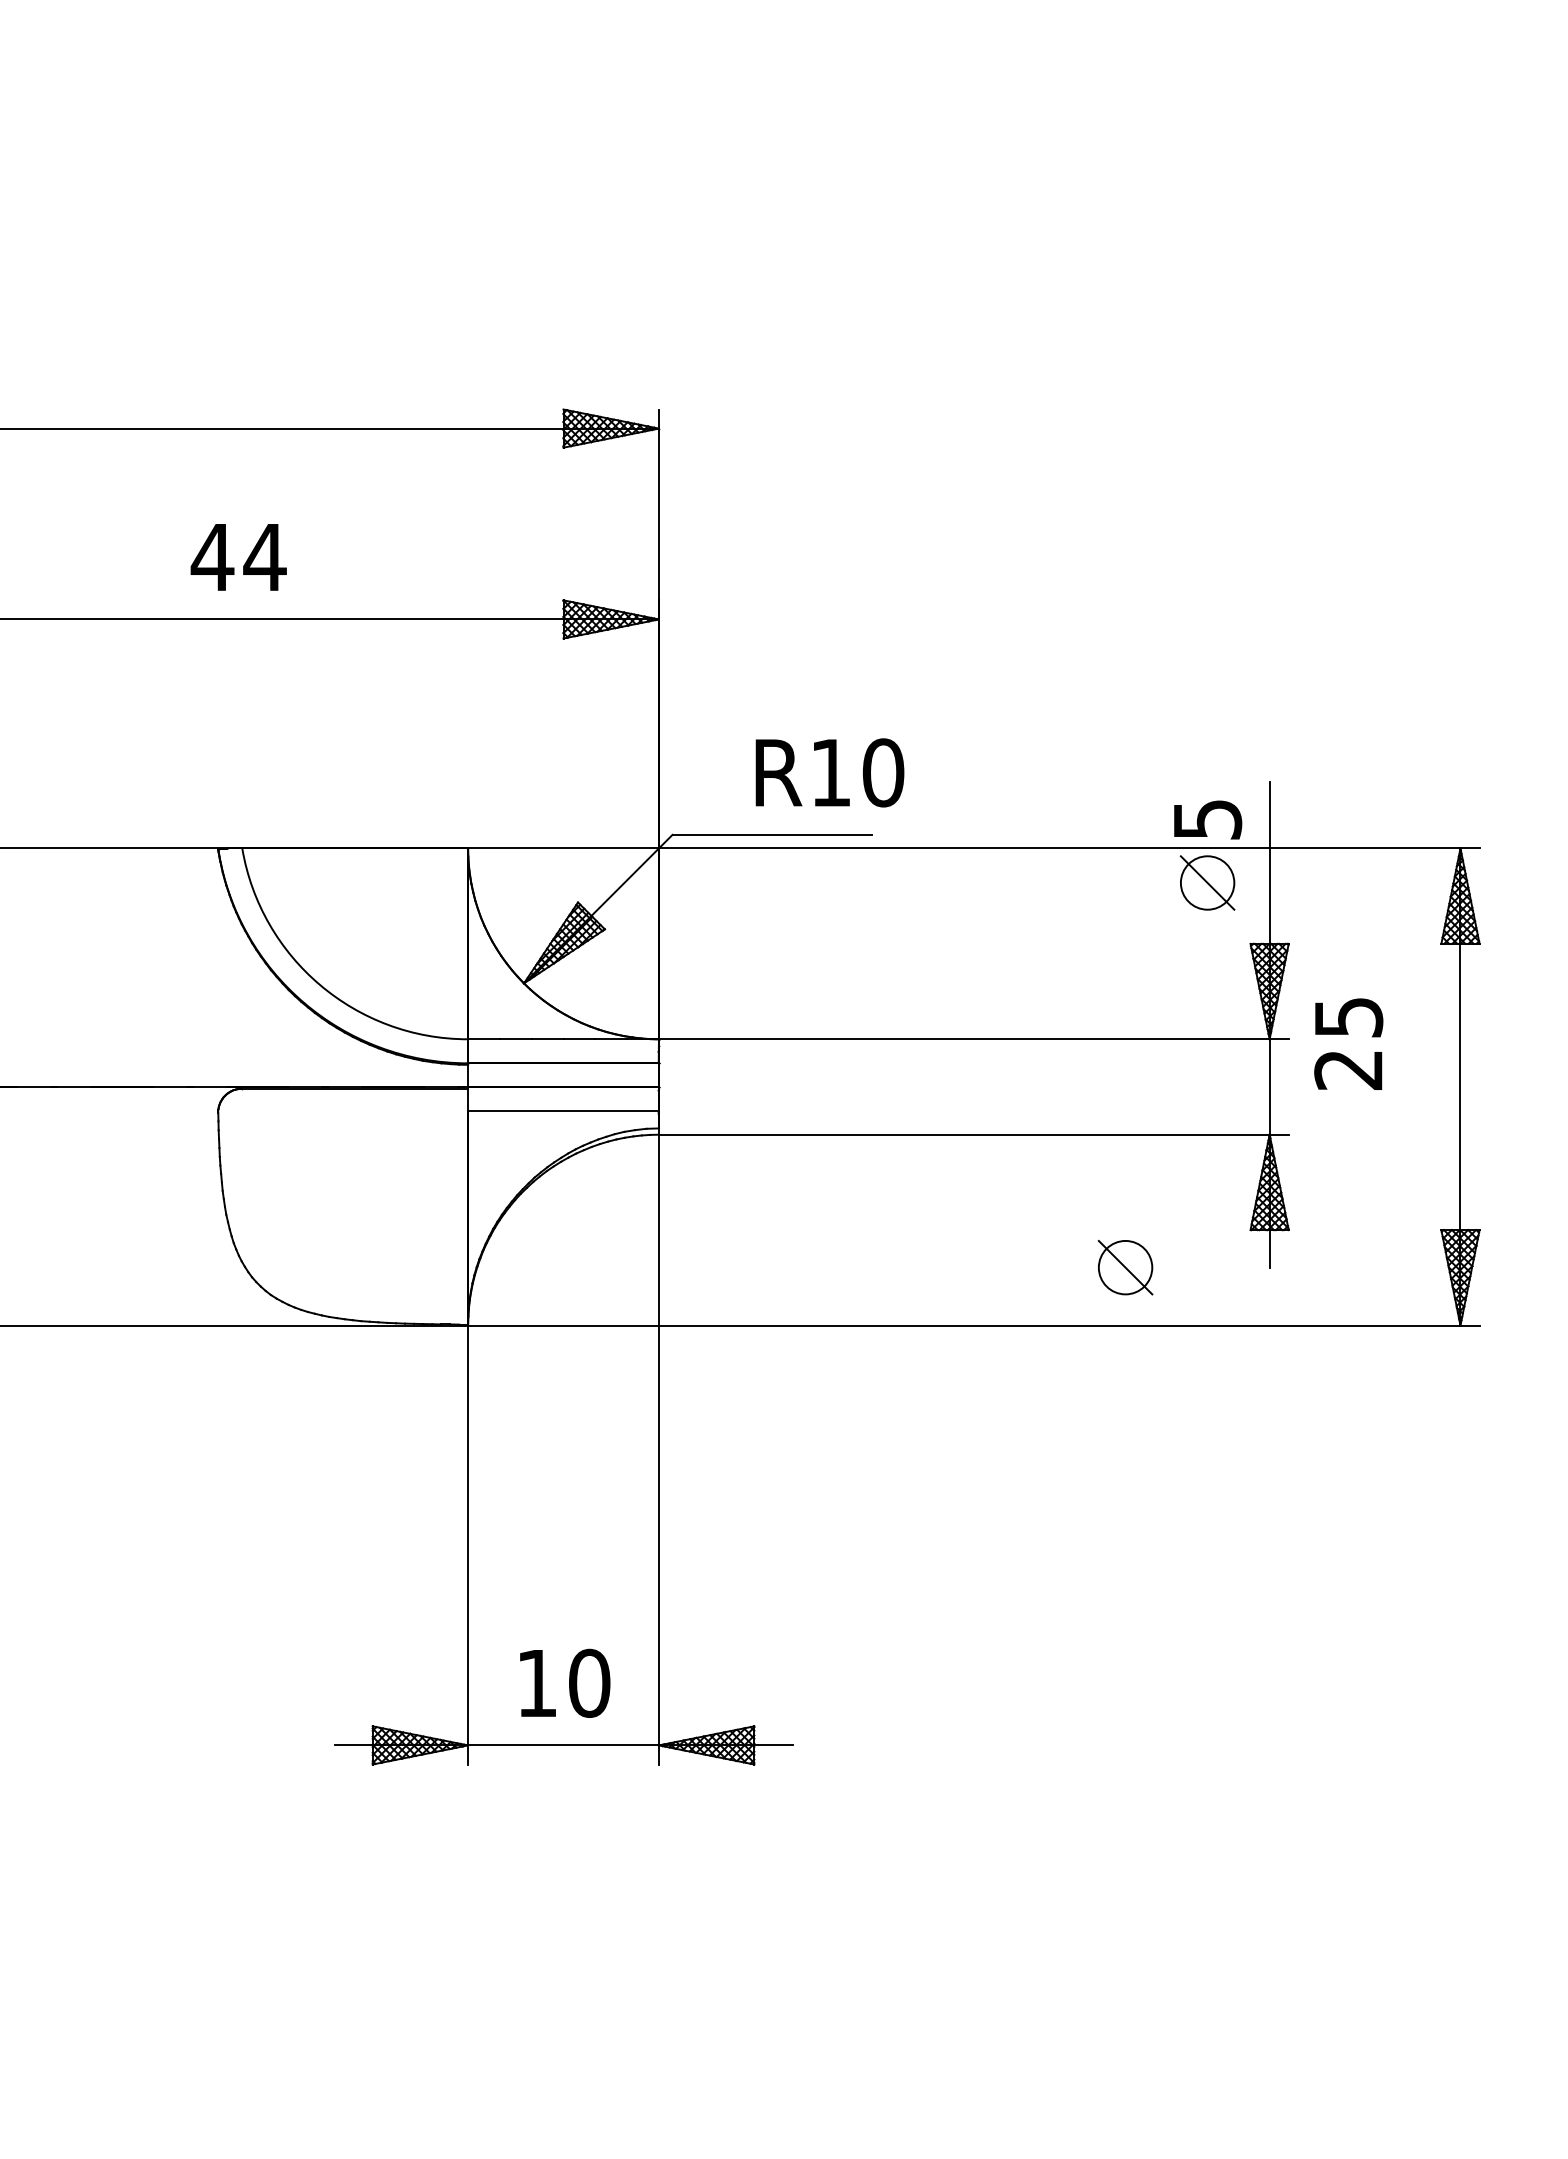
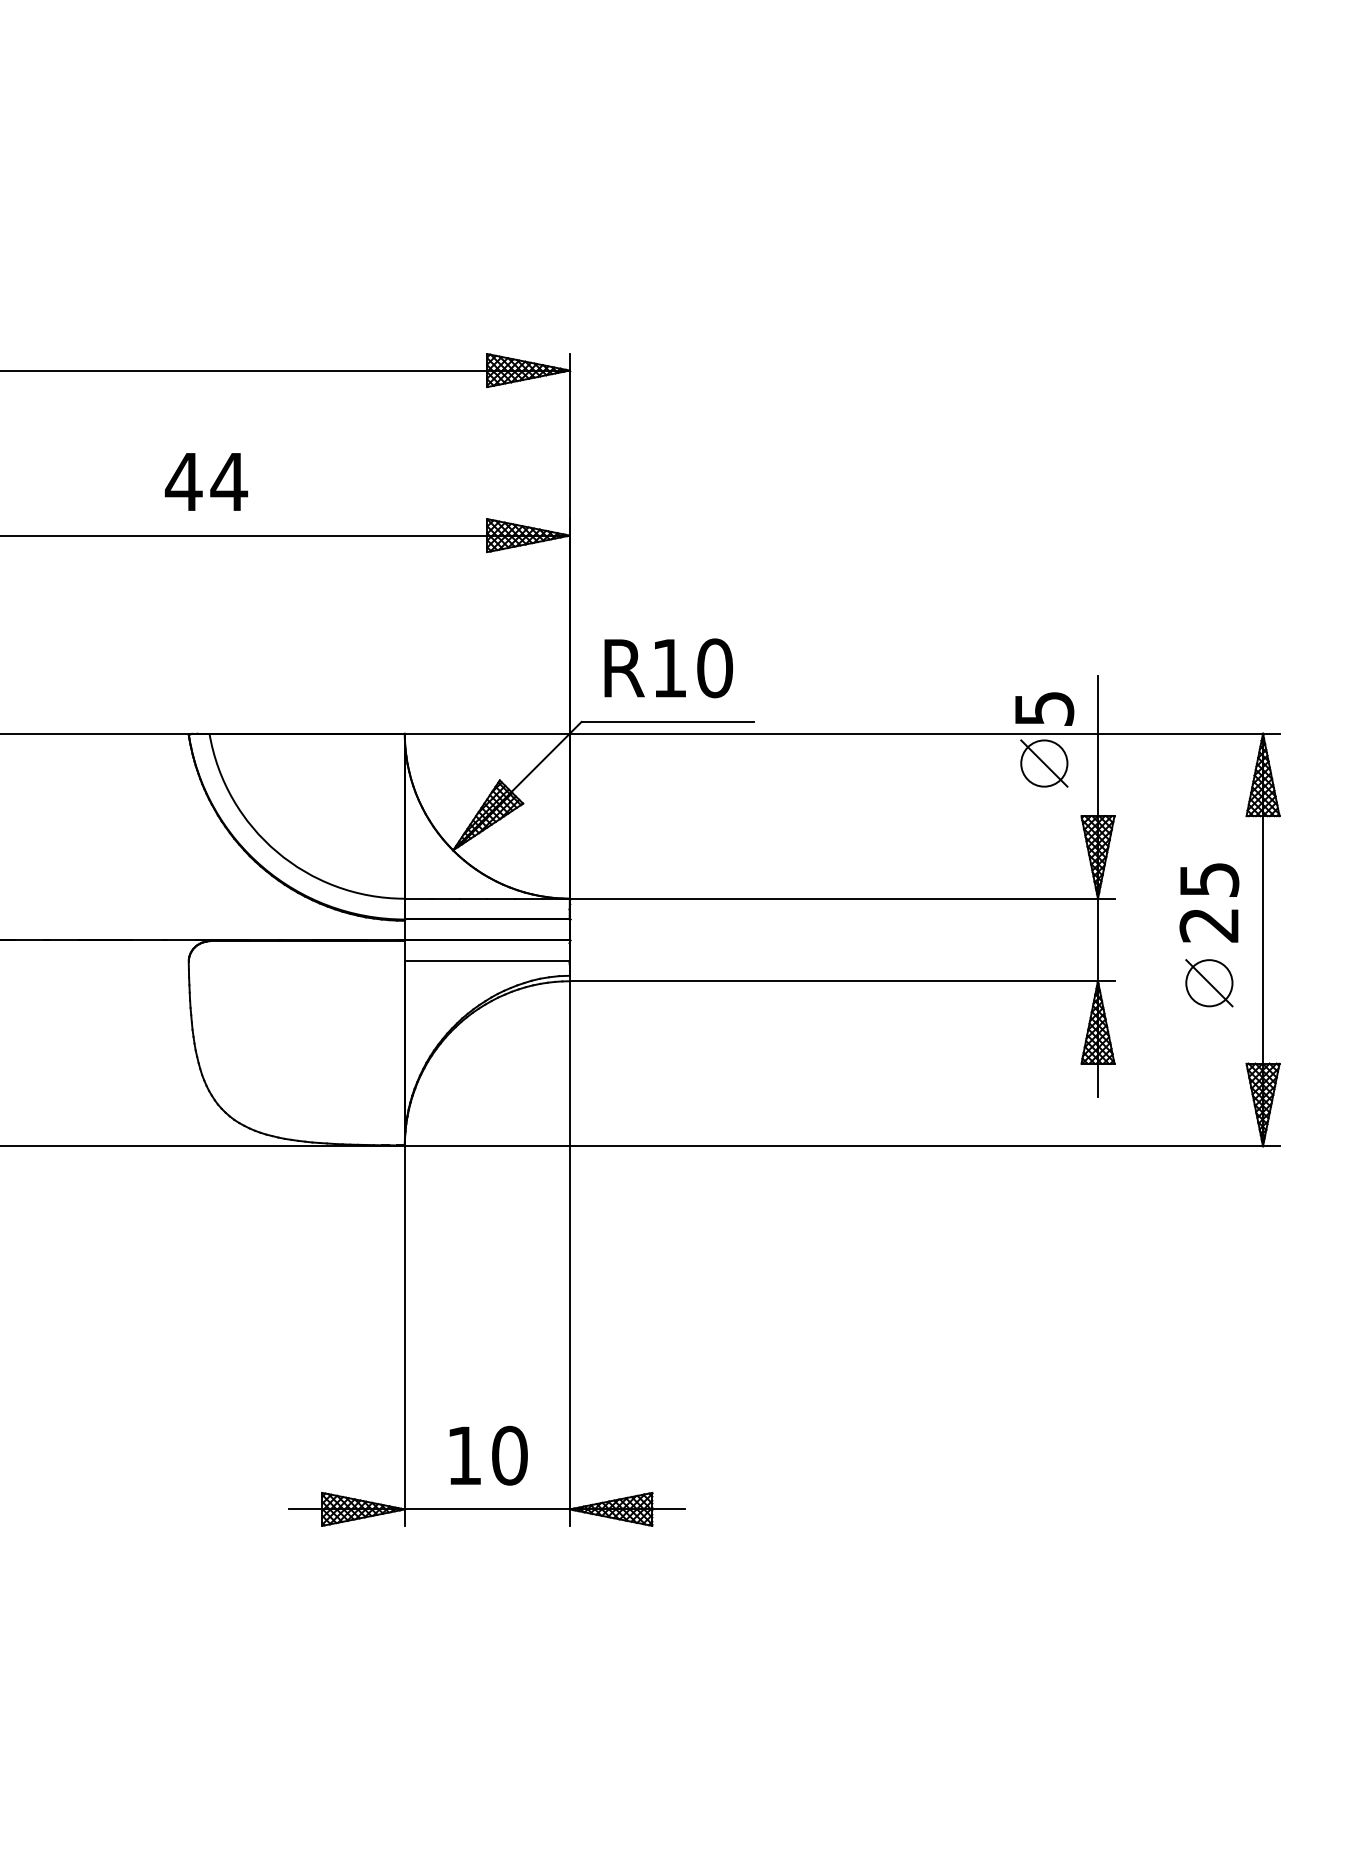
text: (829, 773) -> (668, 668), moved
text: (1348, 1043) -> (1209, 902), moved
part: (1125, 1267) -> (1209, 983), moved

